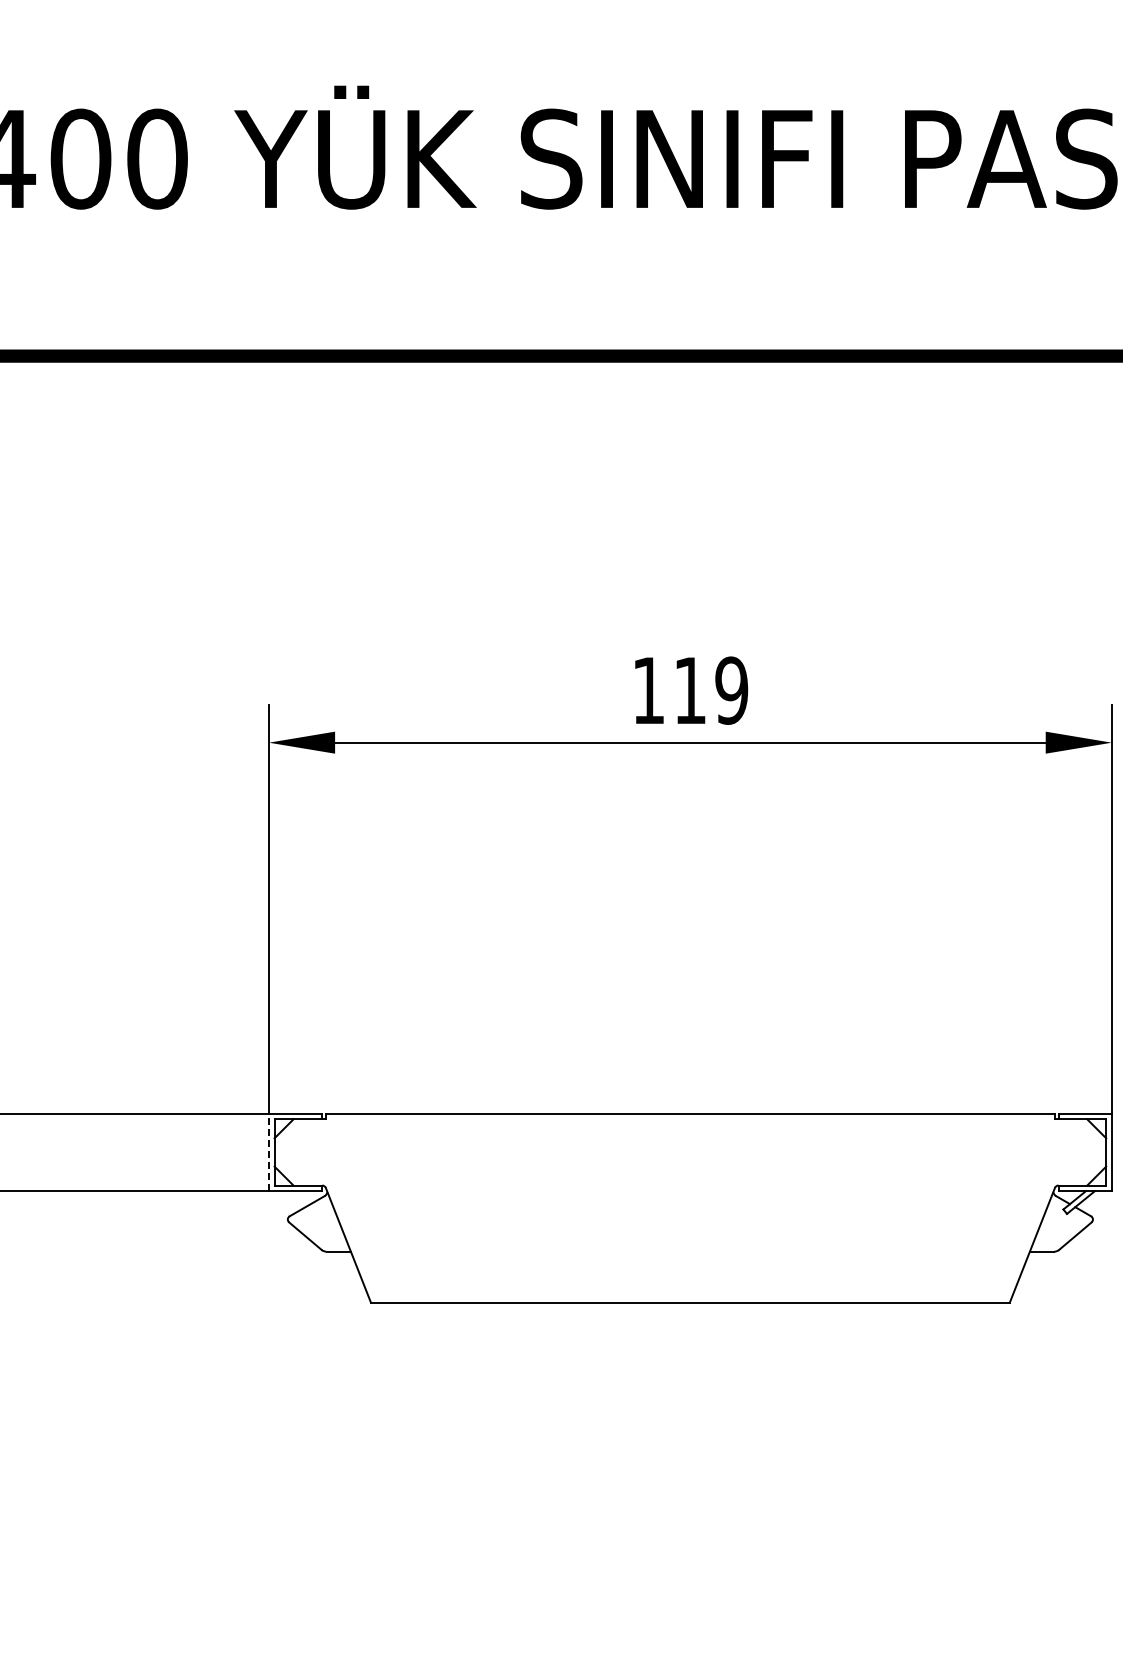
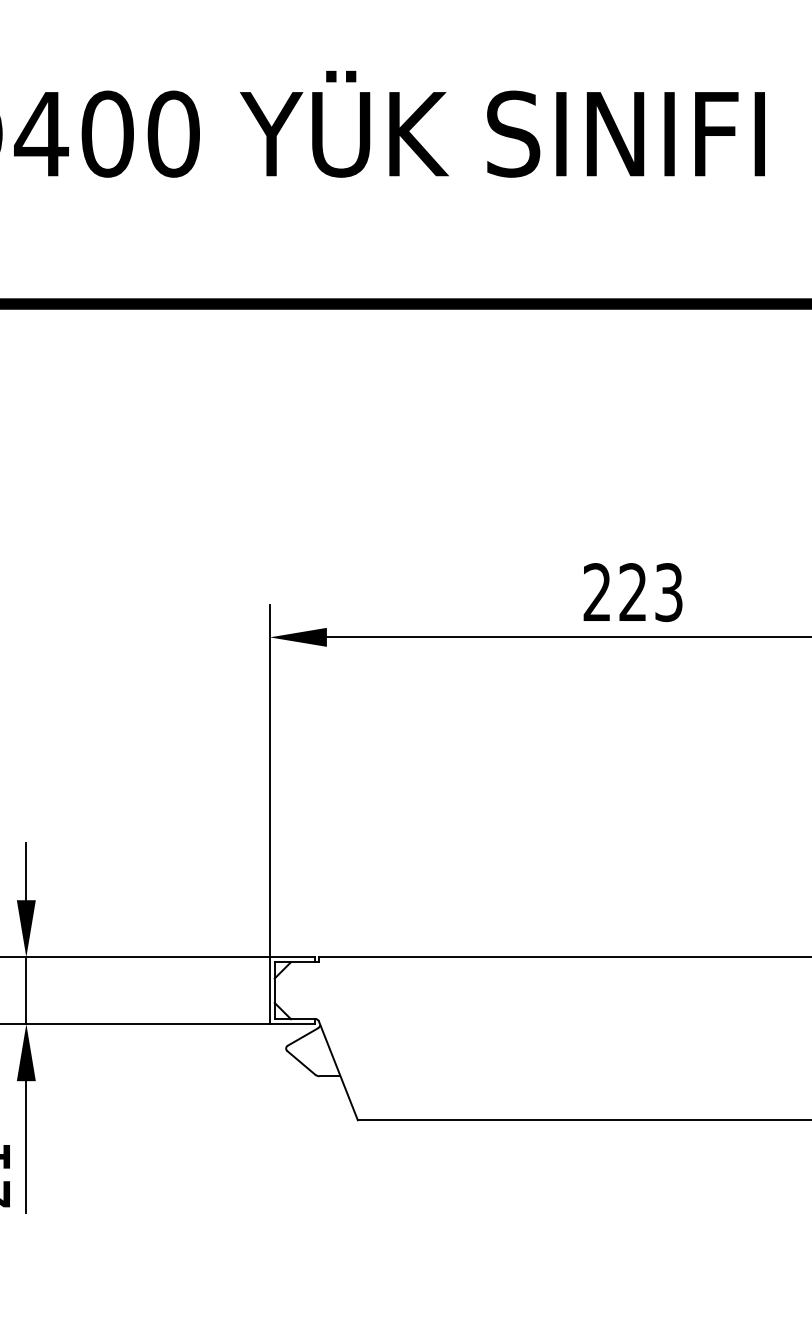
text: (690, 690) -> (633, 592), 119 -> 223
line: (268, 1152) -> (269, 990), dashed -> solid

